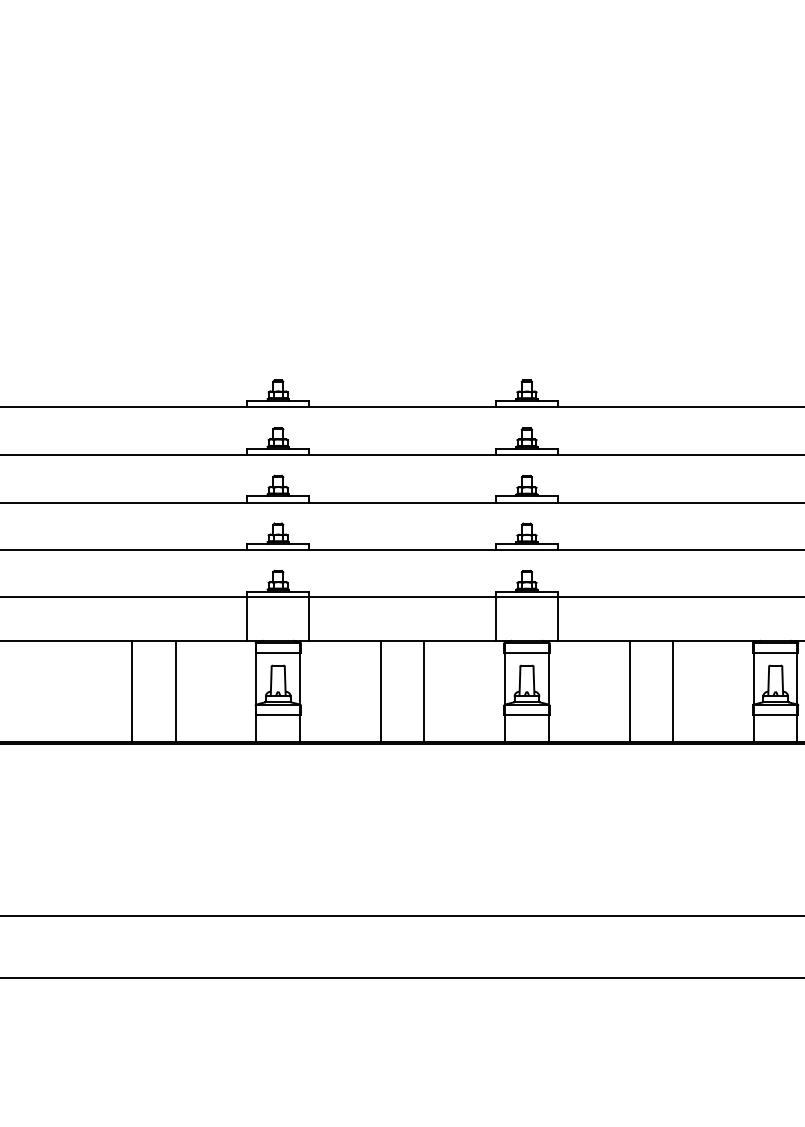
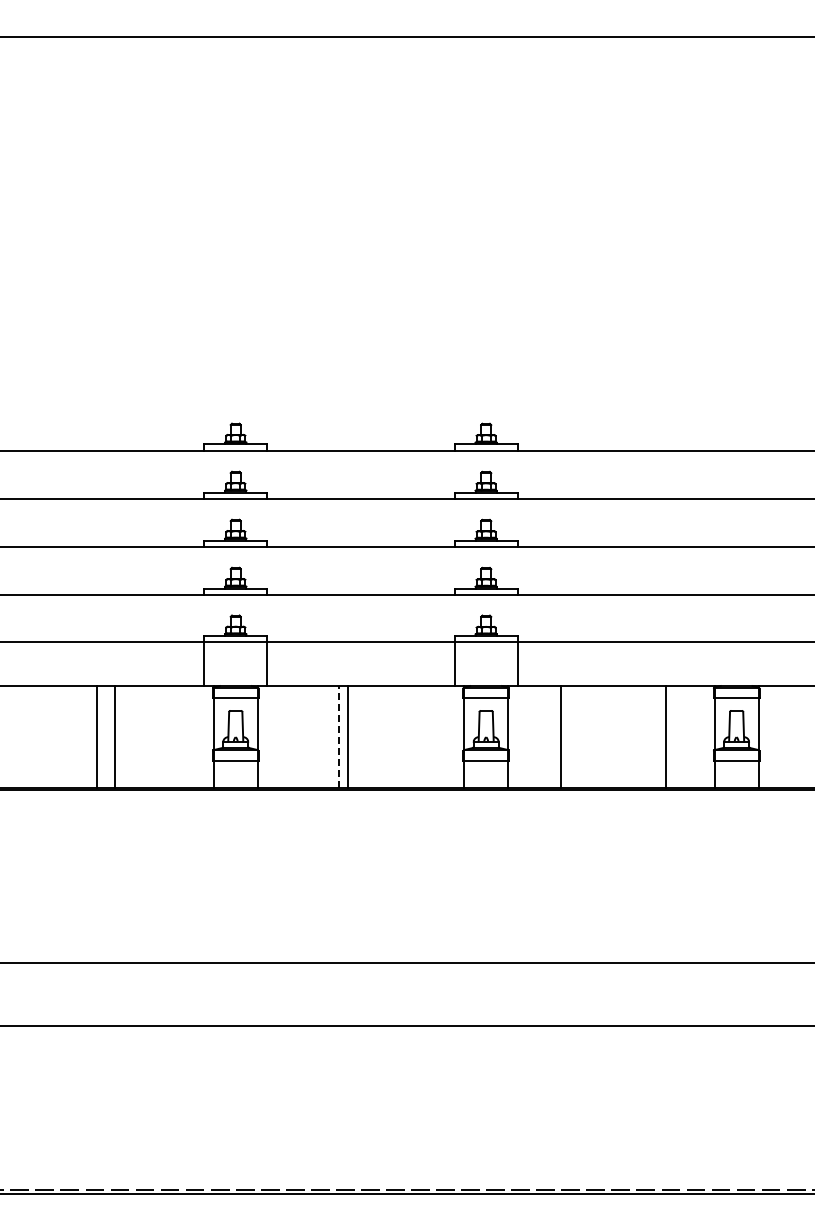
line: (131, 691) -> (114, 736), moved
line: (175, 691) -> (97, 736), moved
line: (381, 691) -> (339, 736), solid -> dashed
line: (423, 691) -> (347, 736), moved
line: (629, 691) -> (560, 736), moved
line: (673, 691) -> (666, 736), moved

